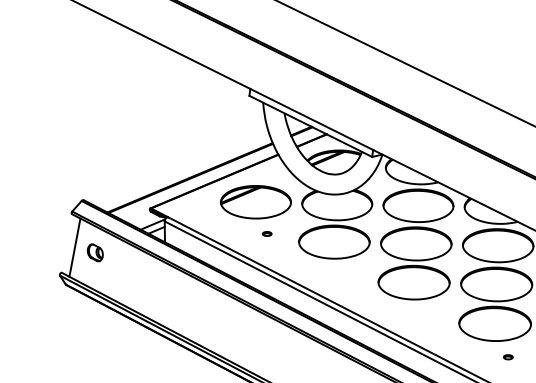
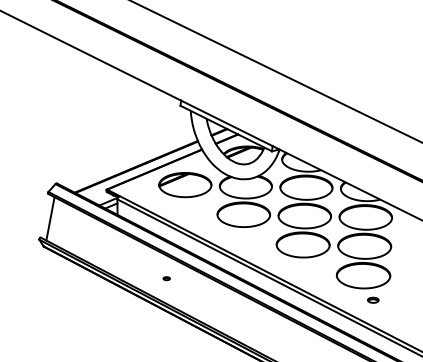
part: (266, 233) -> (166, 278), moved
part: (95, 252) -> (65, 222), removed
part: (508, 357) -> (373, 300), size x1.6

